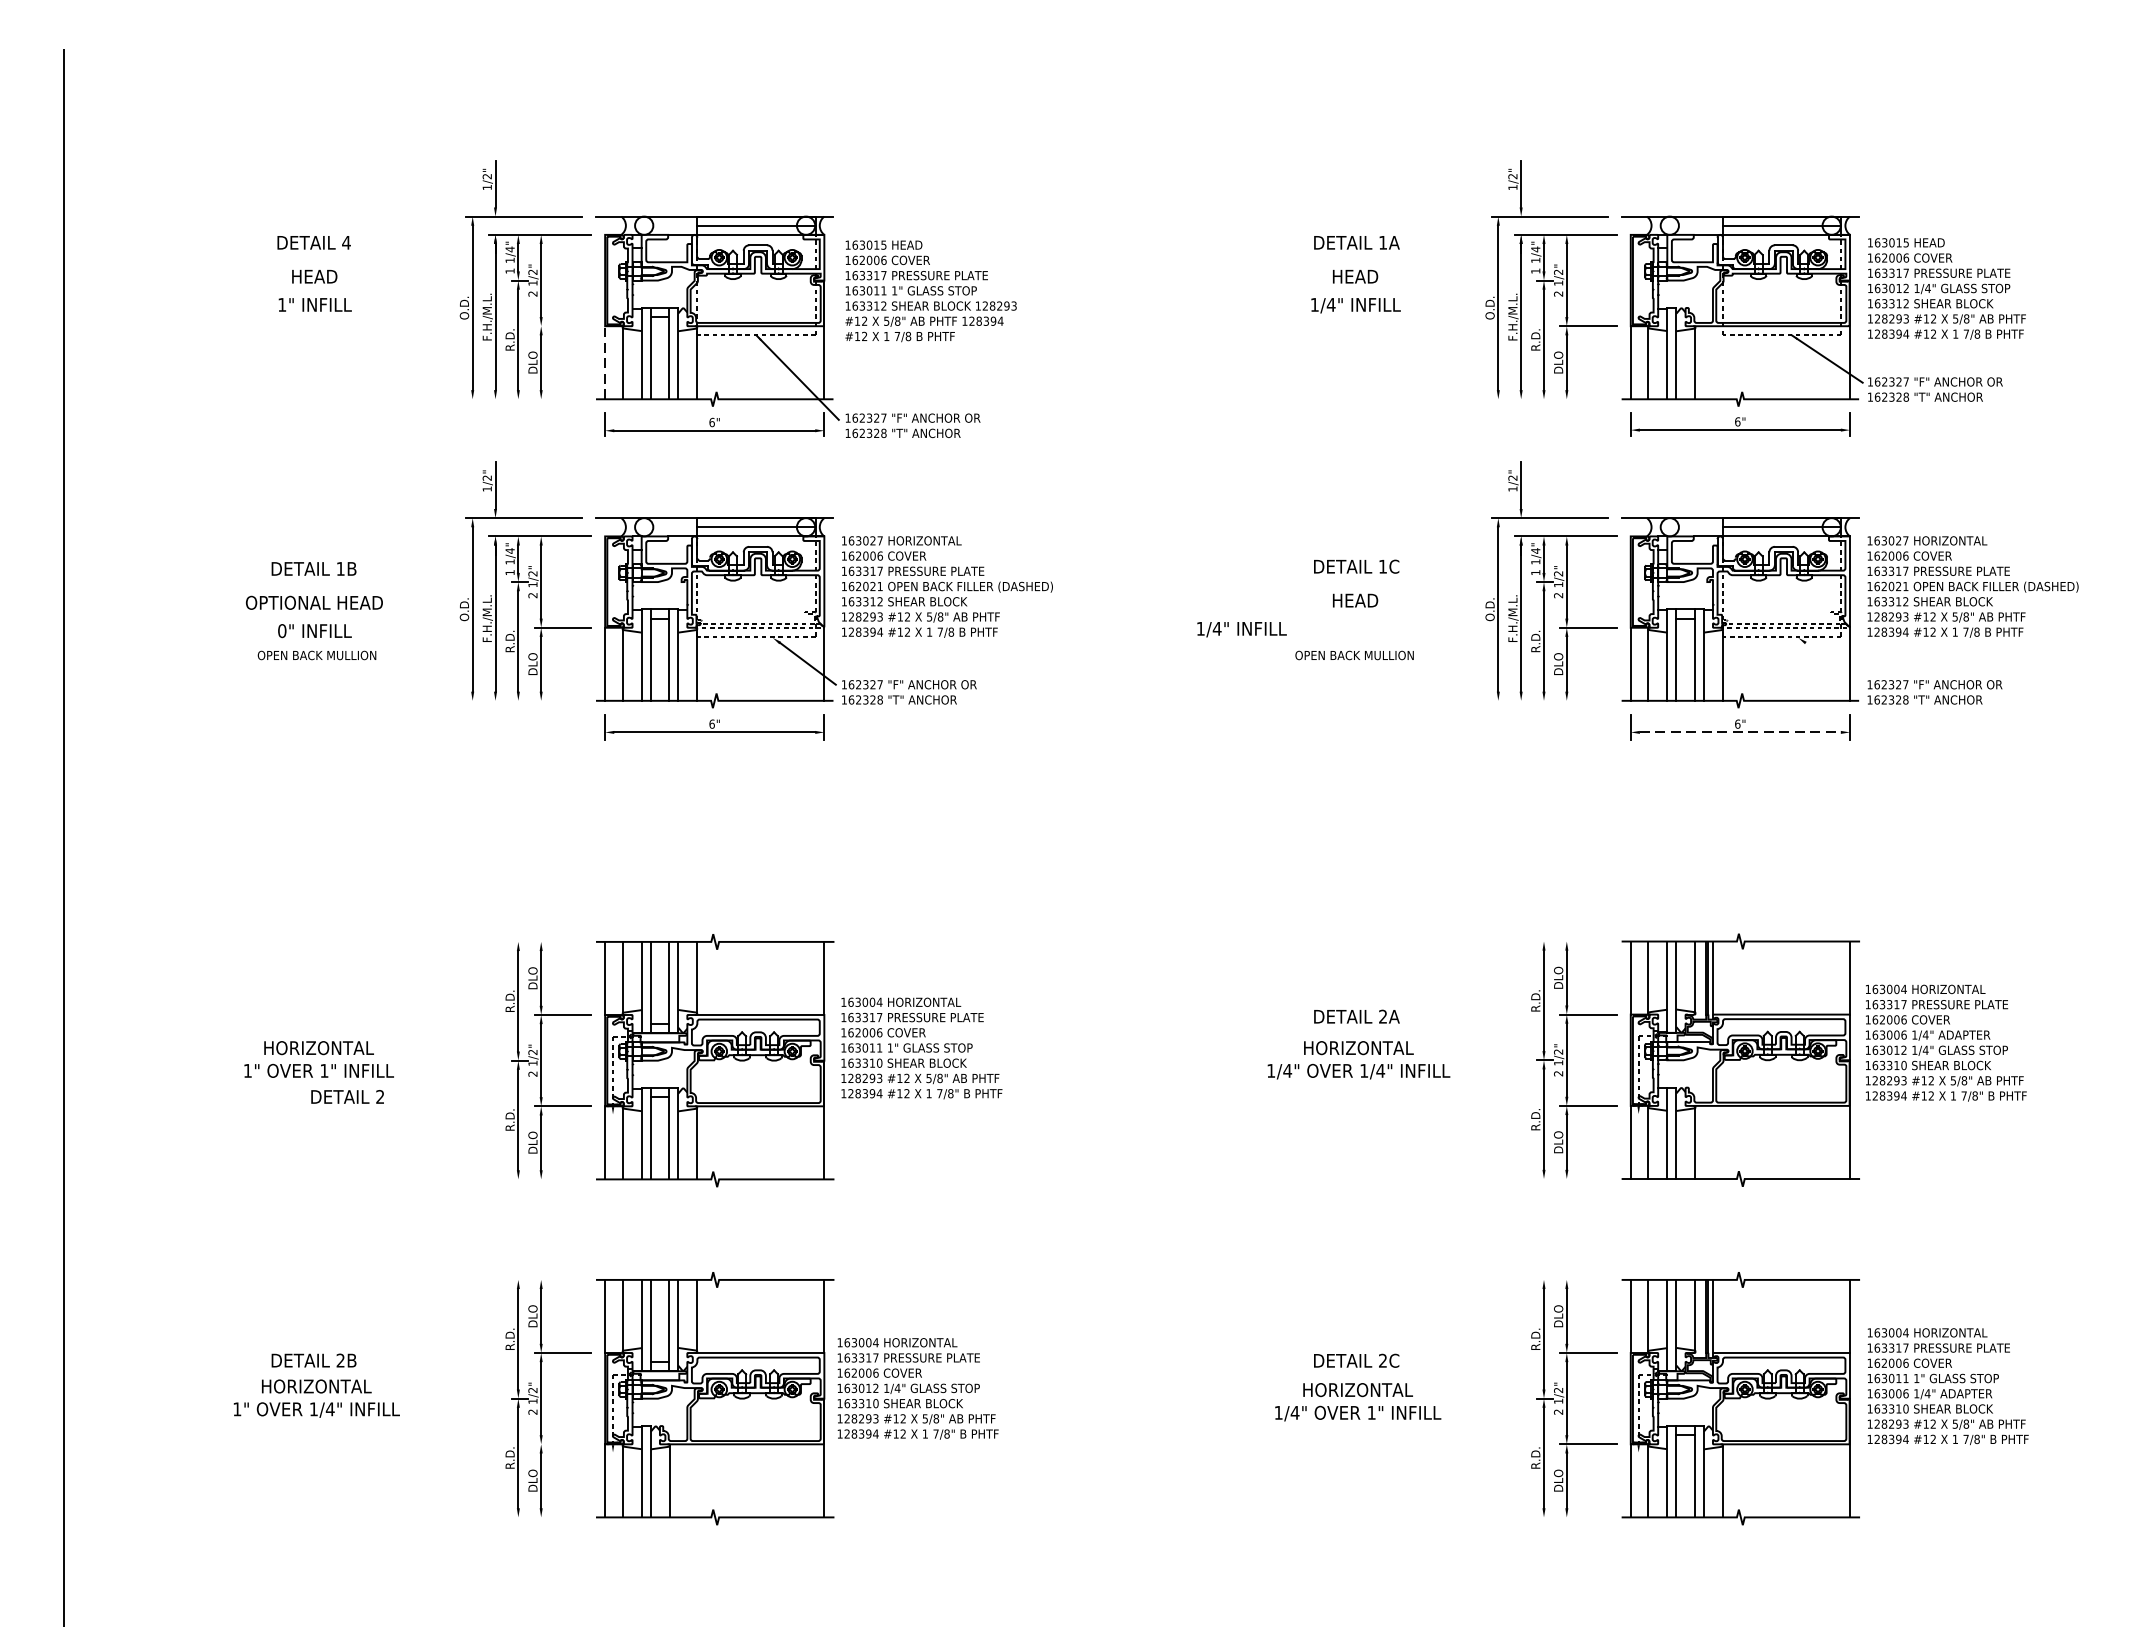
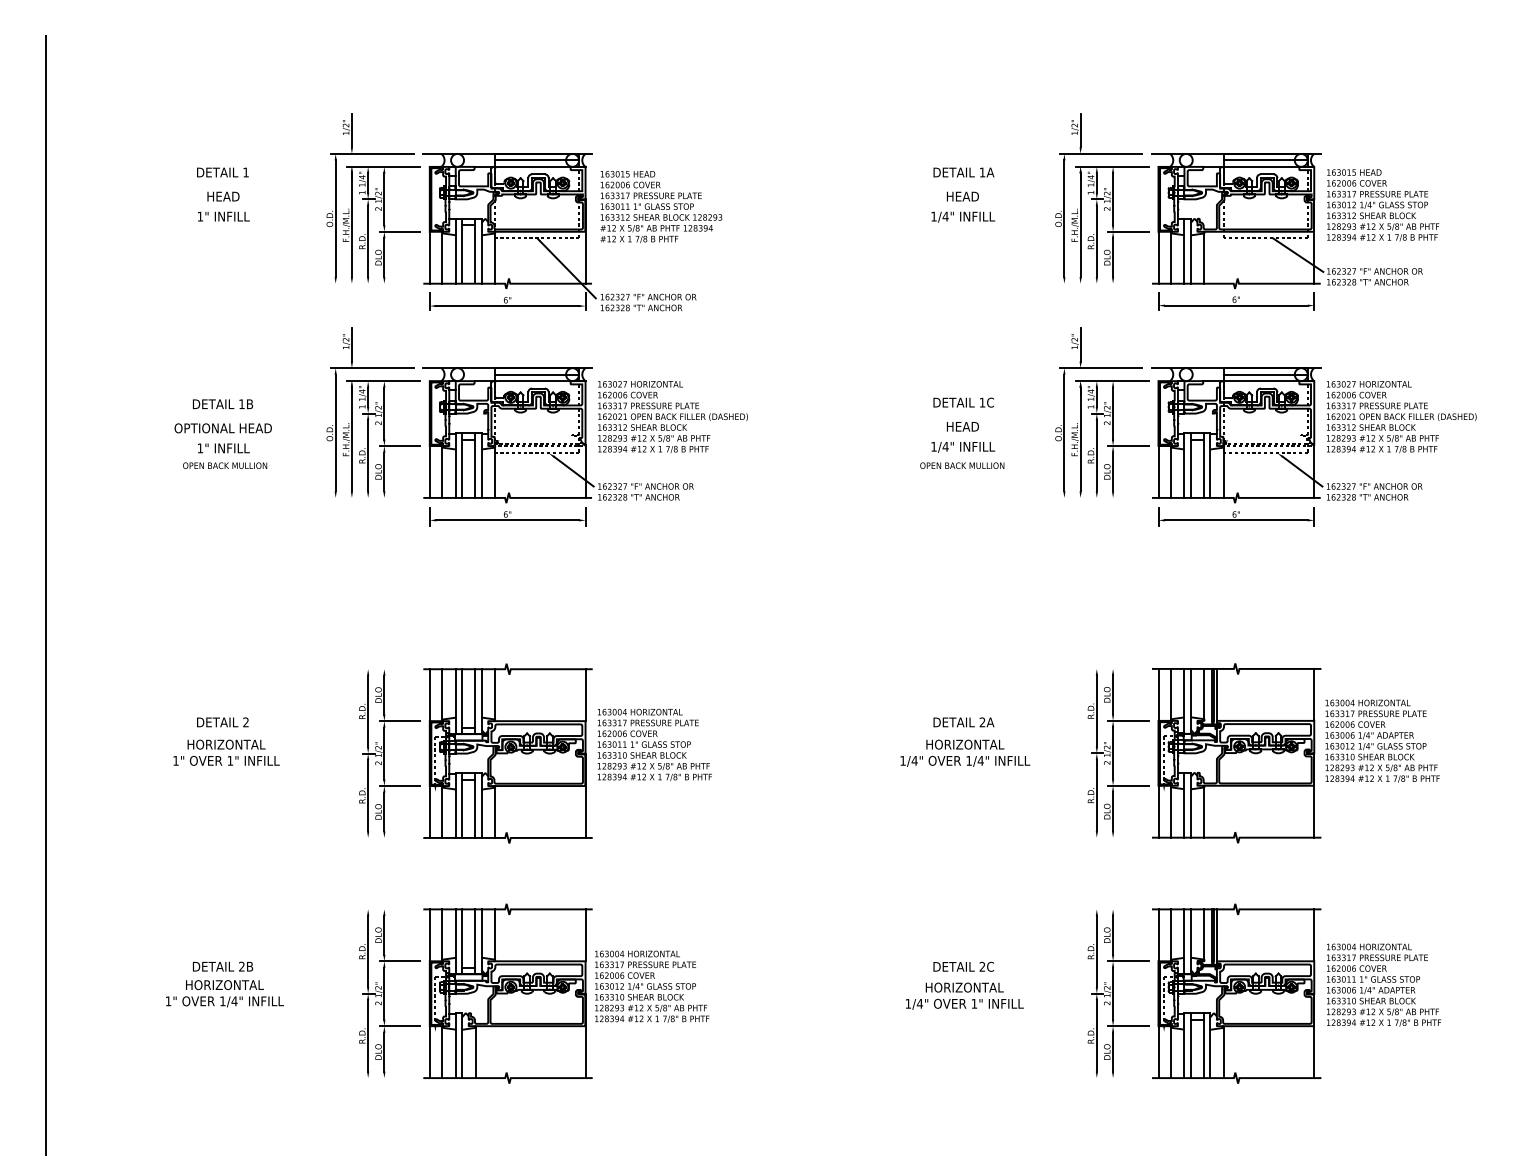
text: (345, 242) -> (245, 172), 4 -> 1
line: (562, 325) -> (399, 231), added
line: (604, 362) -> (429, 257), dashed -> solid
text: (1242, 629) -> (963, 447), moved
text: (282, 631) -> (200, 448), 0" -> 1"
line: (1833, 663) -> (1302, 471), added
line: (1740, 732) -> (1236, 520), dashed -> solid
text: (347, 1097) -> (222, 722), moved
line: (562, 1444) -> (399, 1026), added

